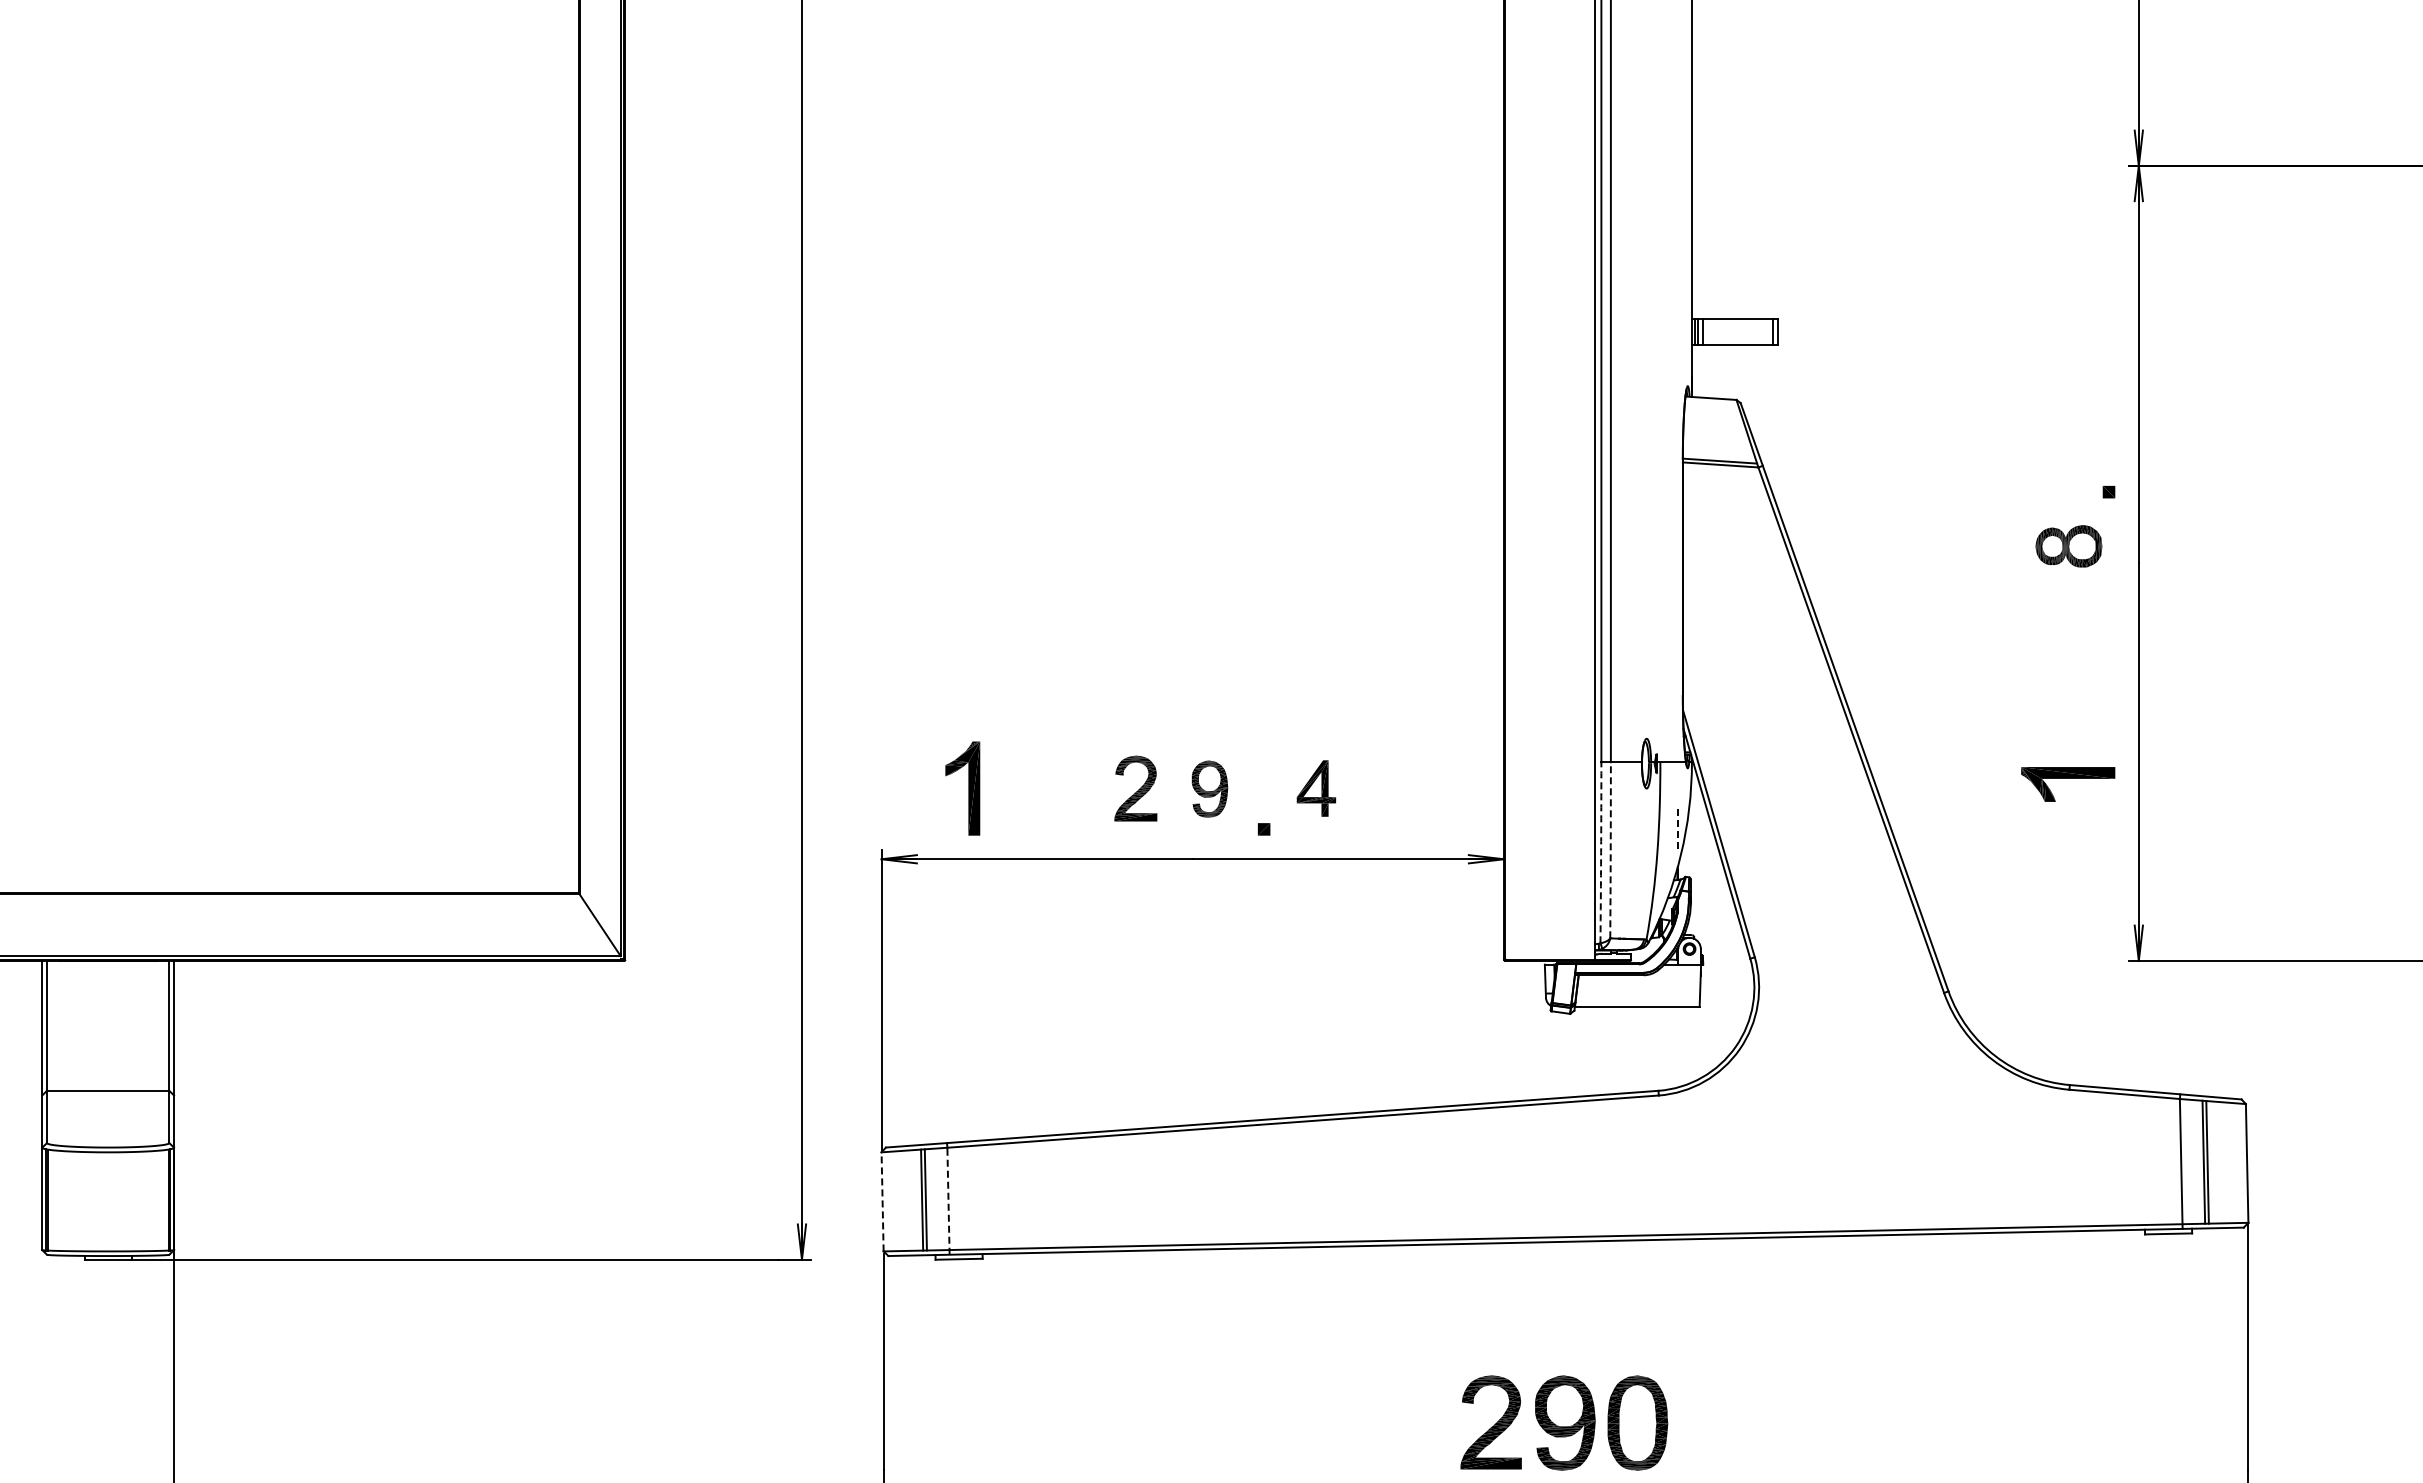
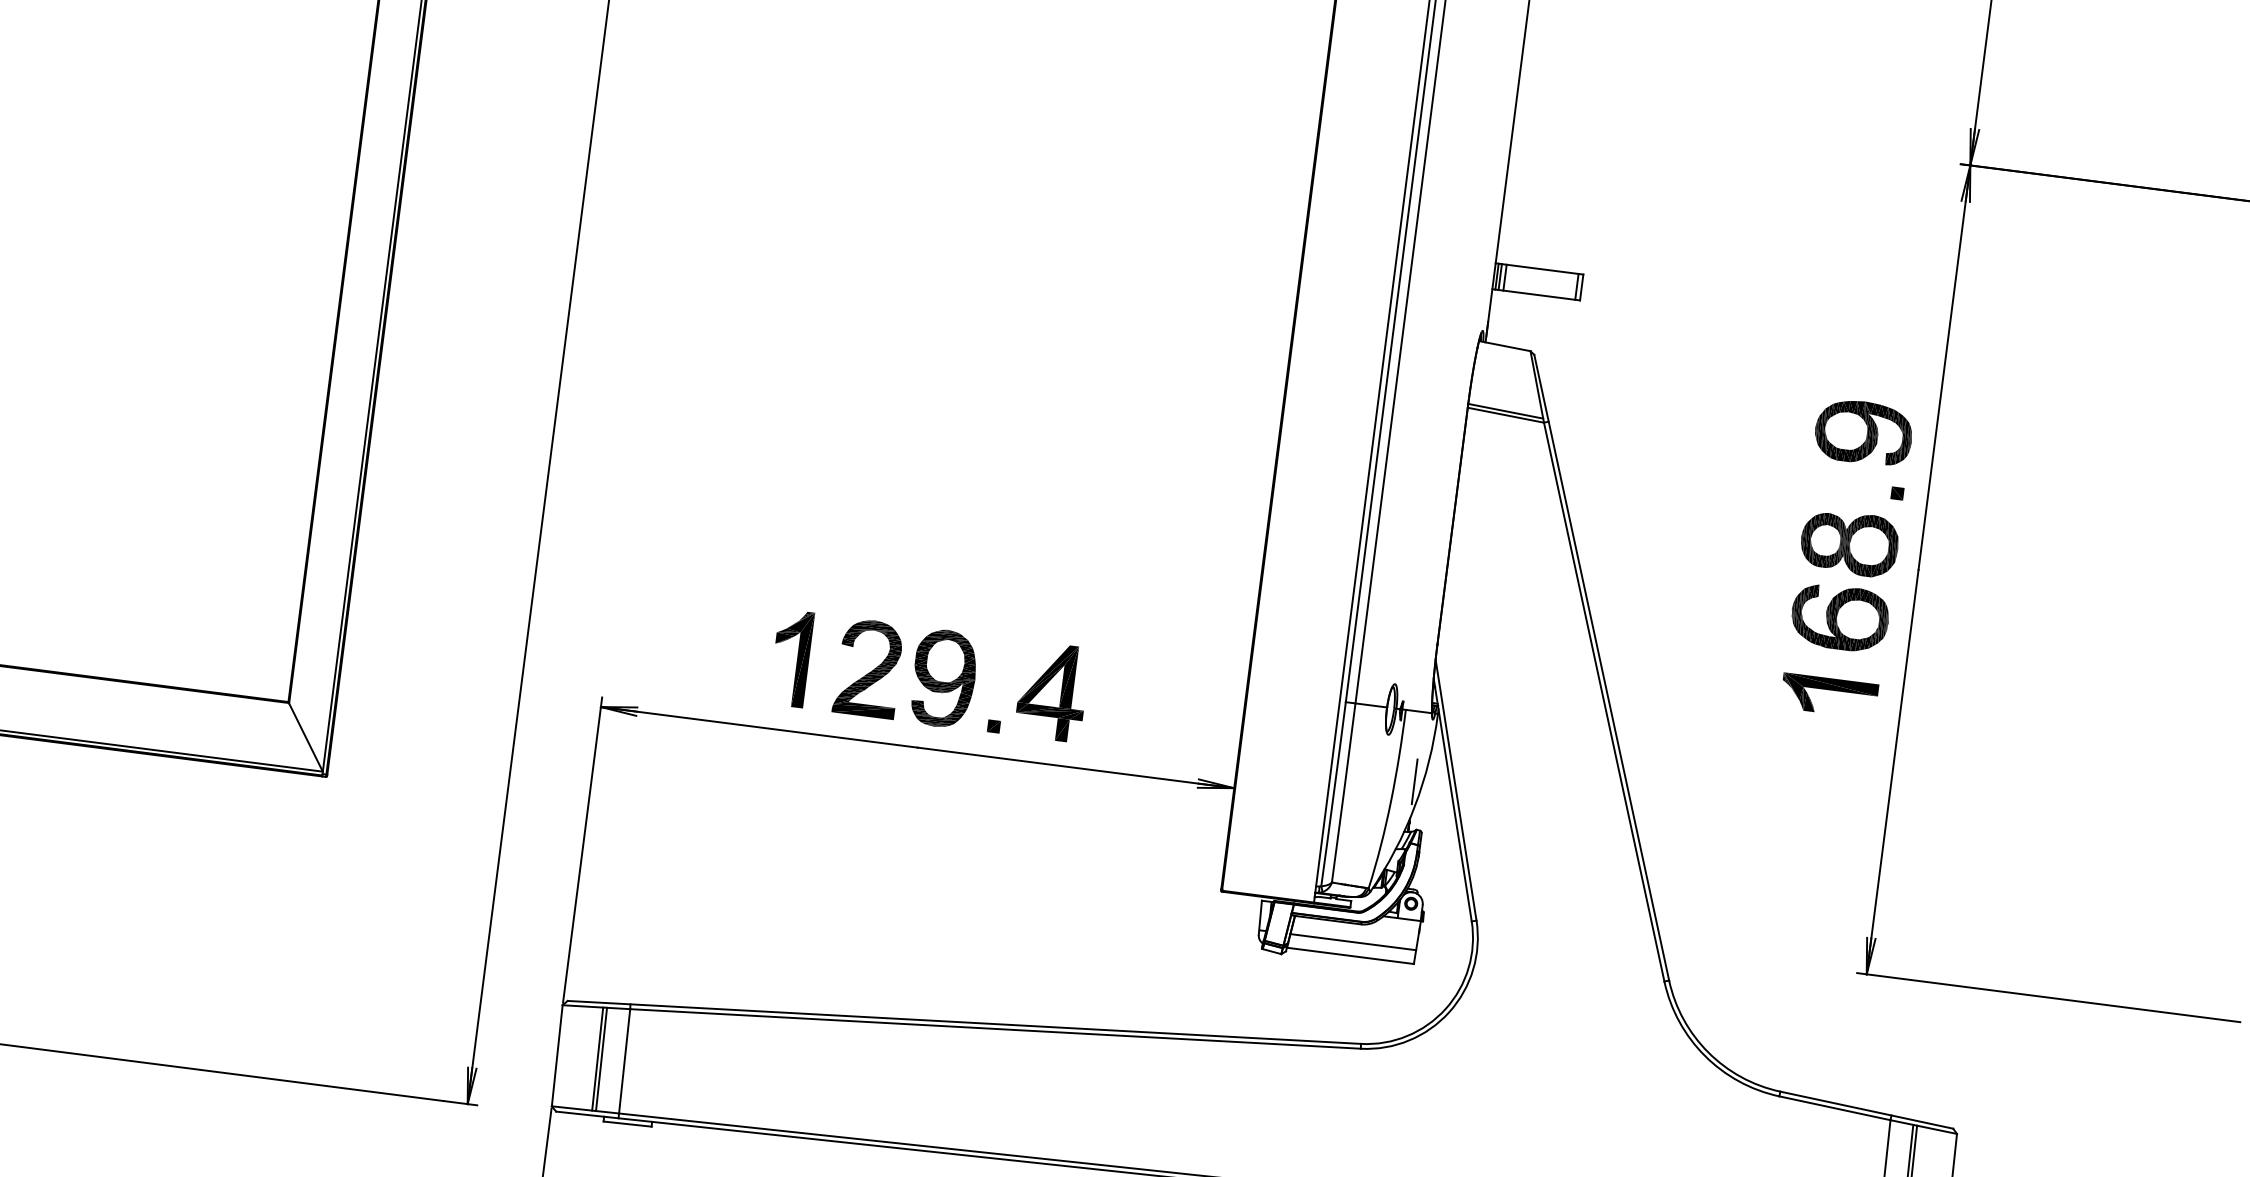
part: (2068, 437) -> (1863, 432), added
part: (2068, 546) -> (1849, 543), size x1.43
part: (2068, 619) -> (1839, 617), added
part: (2068, 784) -> (1829, 696), moved
part: (962, 788) -> (791, 658), moved
part: (1135, 788) -> (868, 668), size x1.43
part: (1209, 788) -> (943, 677), size x1.67
part: (1316, 788) -> (1052, 691), size x1.67
line: (1677, 830) -> (1414, 781), dashed -> solid
arc: (1610, 850) -> (1343, 793), dashed -> solid
arc: (1601, 852) -> (1334, 794), dashed -> solid
line: (1638, 993) -> (1353, 942), added
line: (882, 1201) -> (557, 1055), dashed -> solid
line: (948, 1201) -> (624, 1063), dashed -> solid

